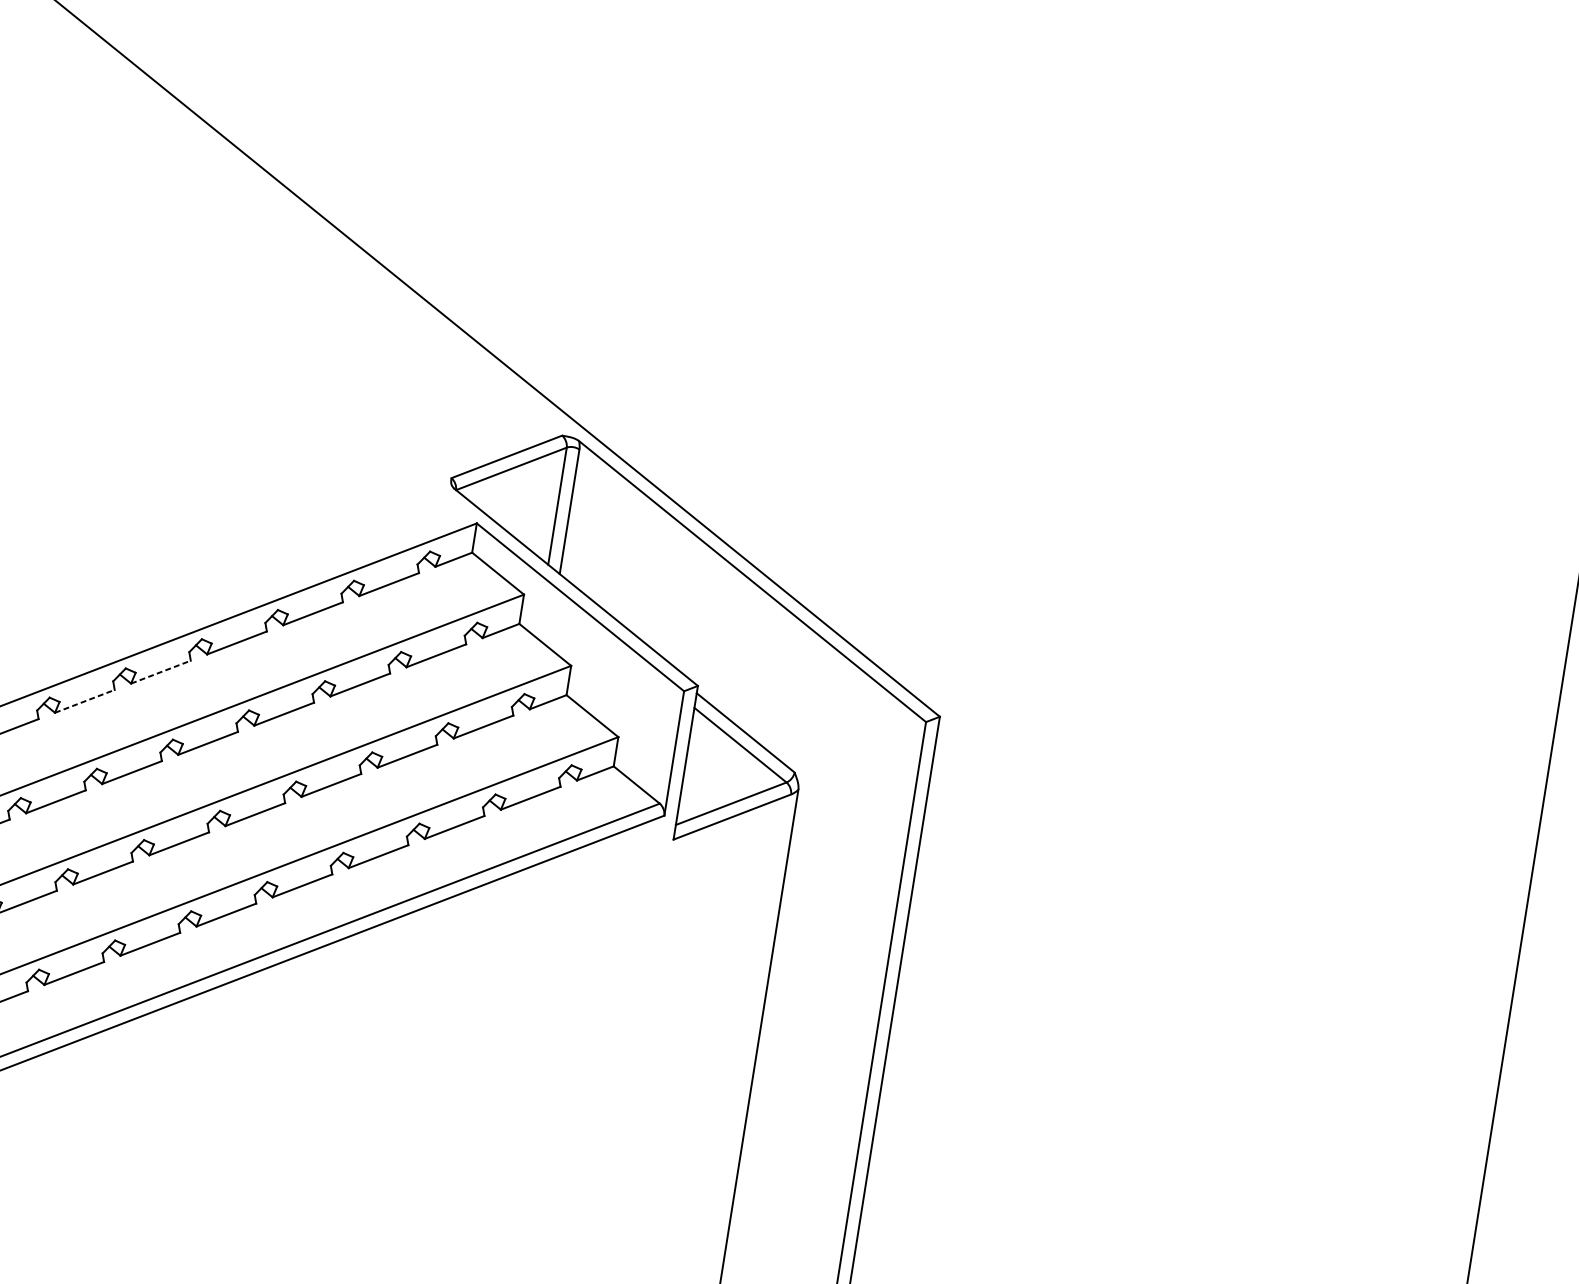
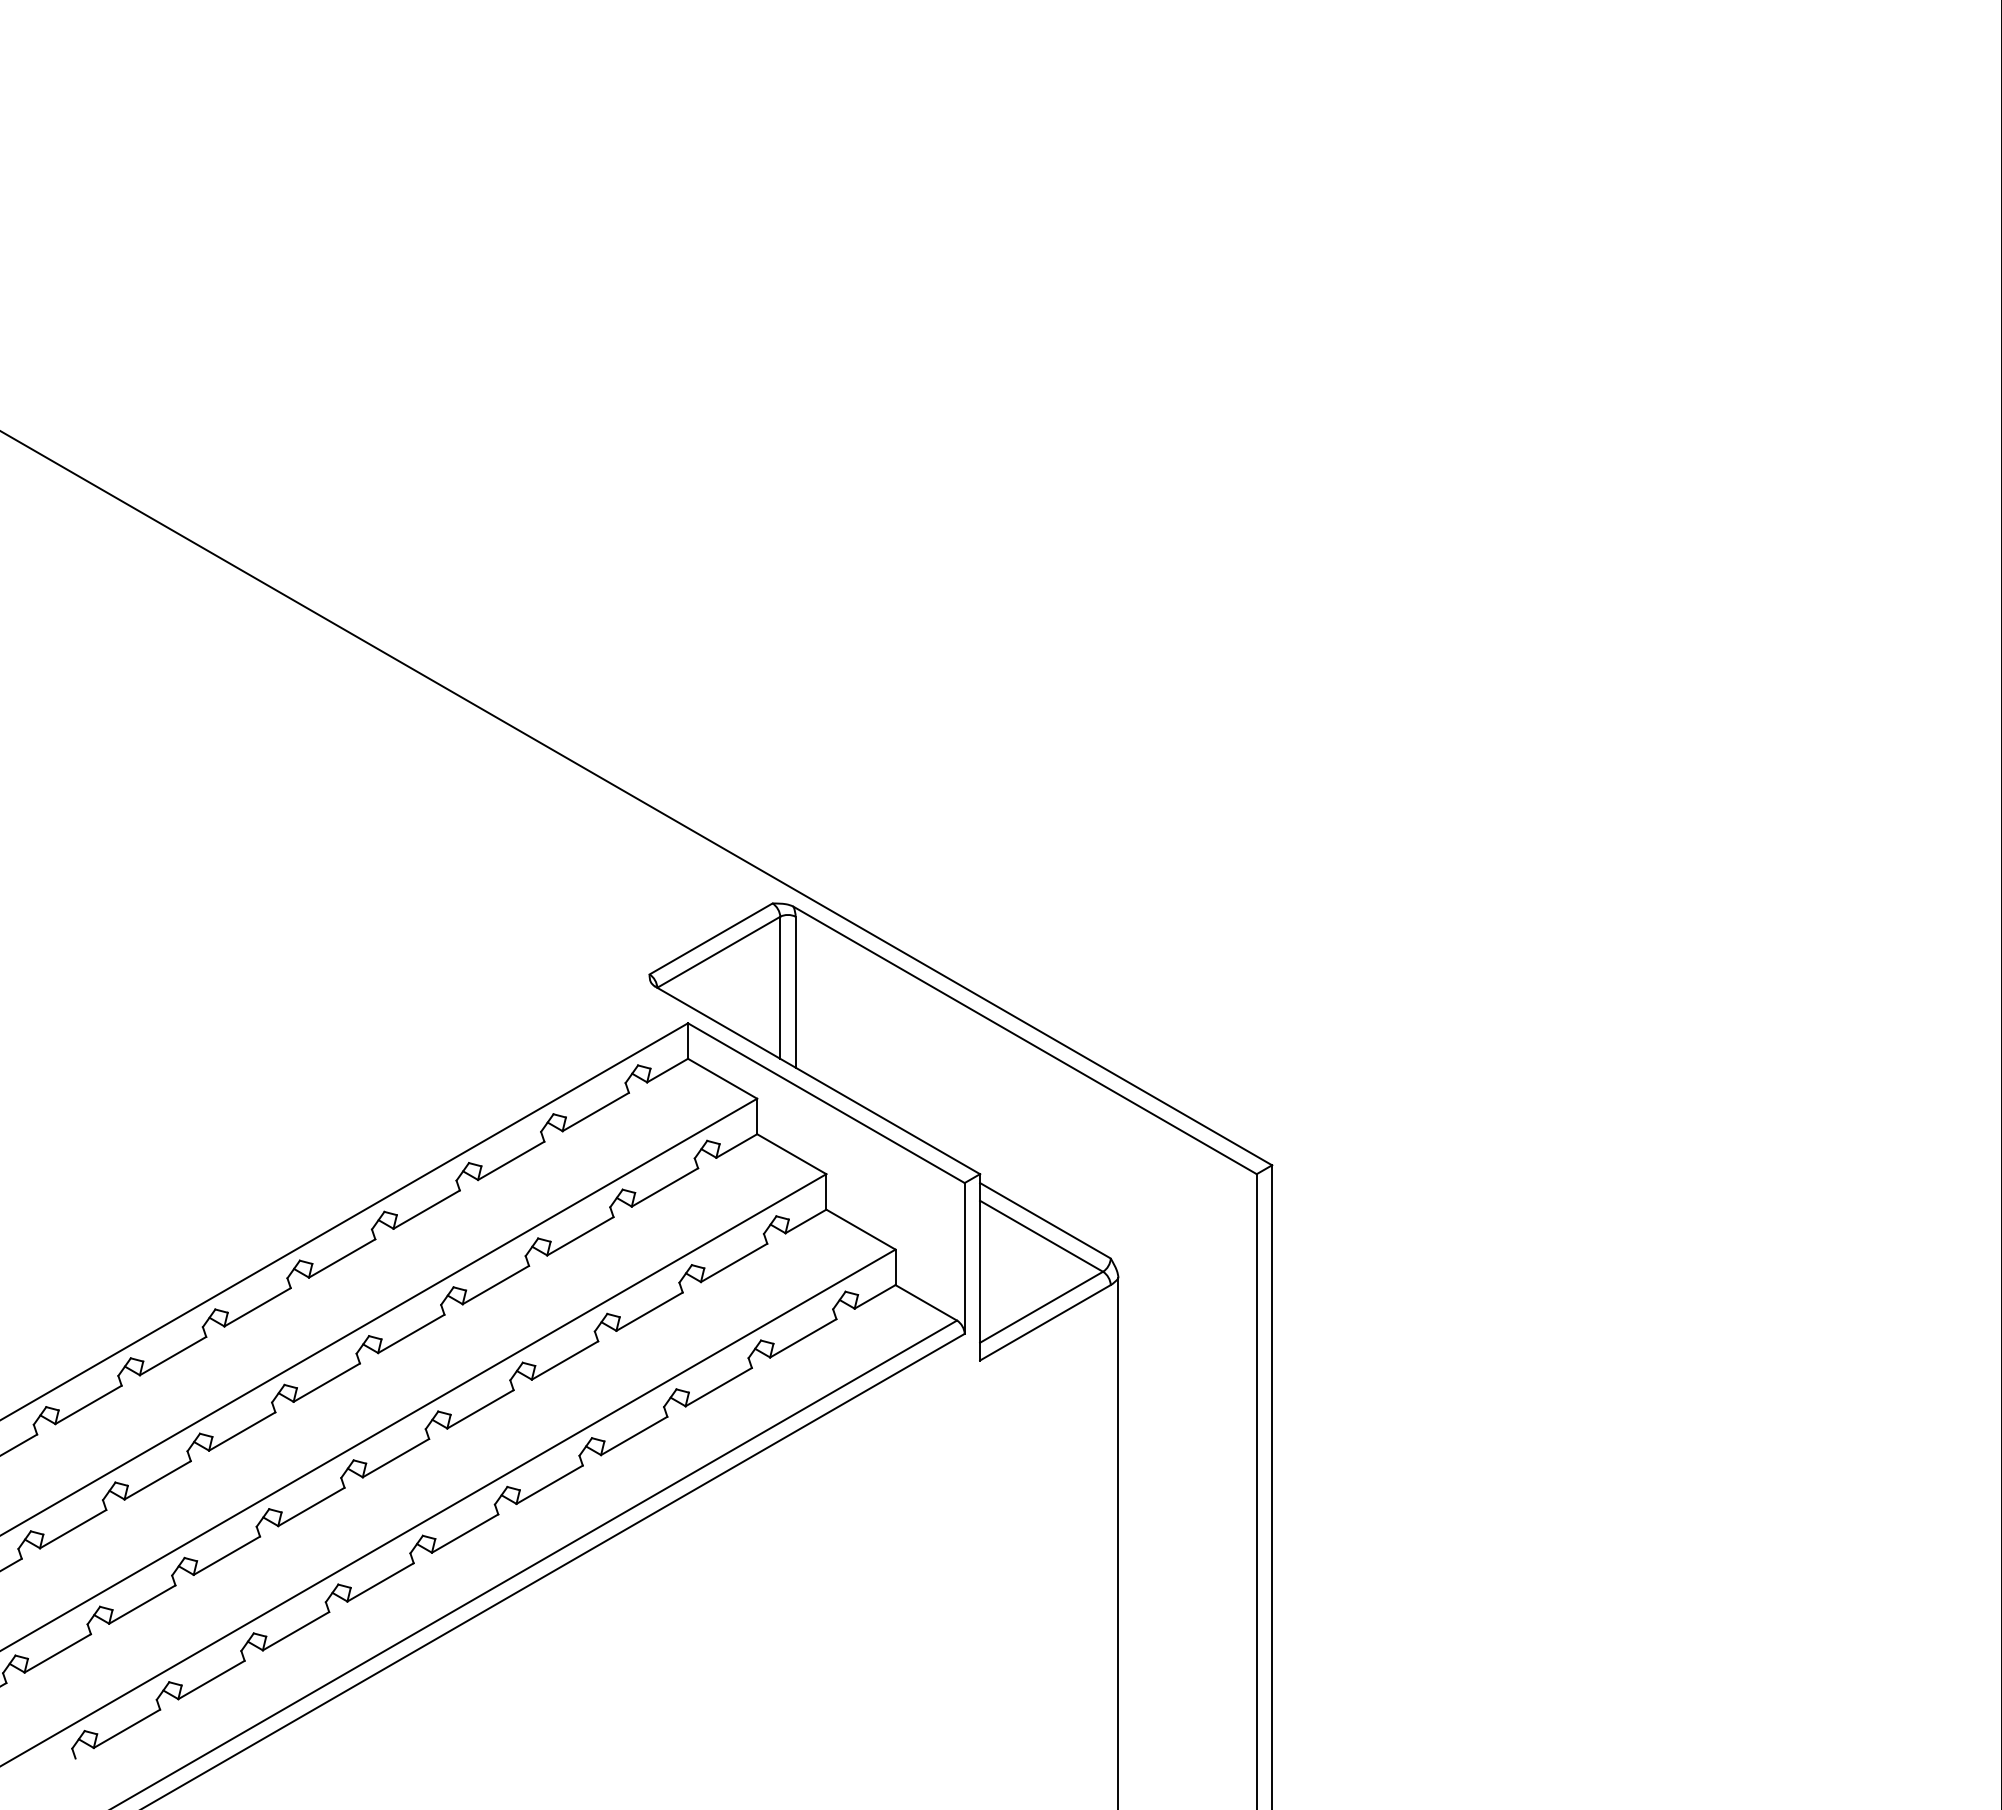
line: (161, 672) -> (342, 1258), dashed -> solid
line: (85, 701) -> (258, 1307), dashed -> solid

